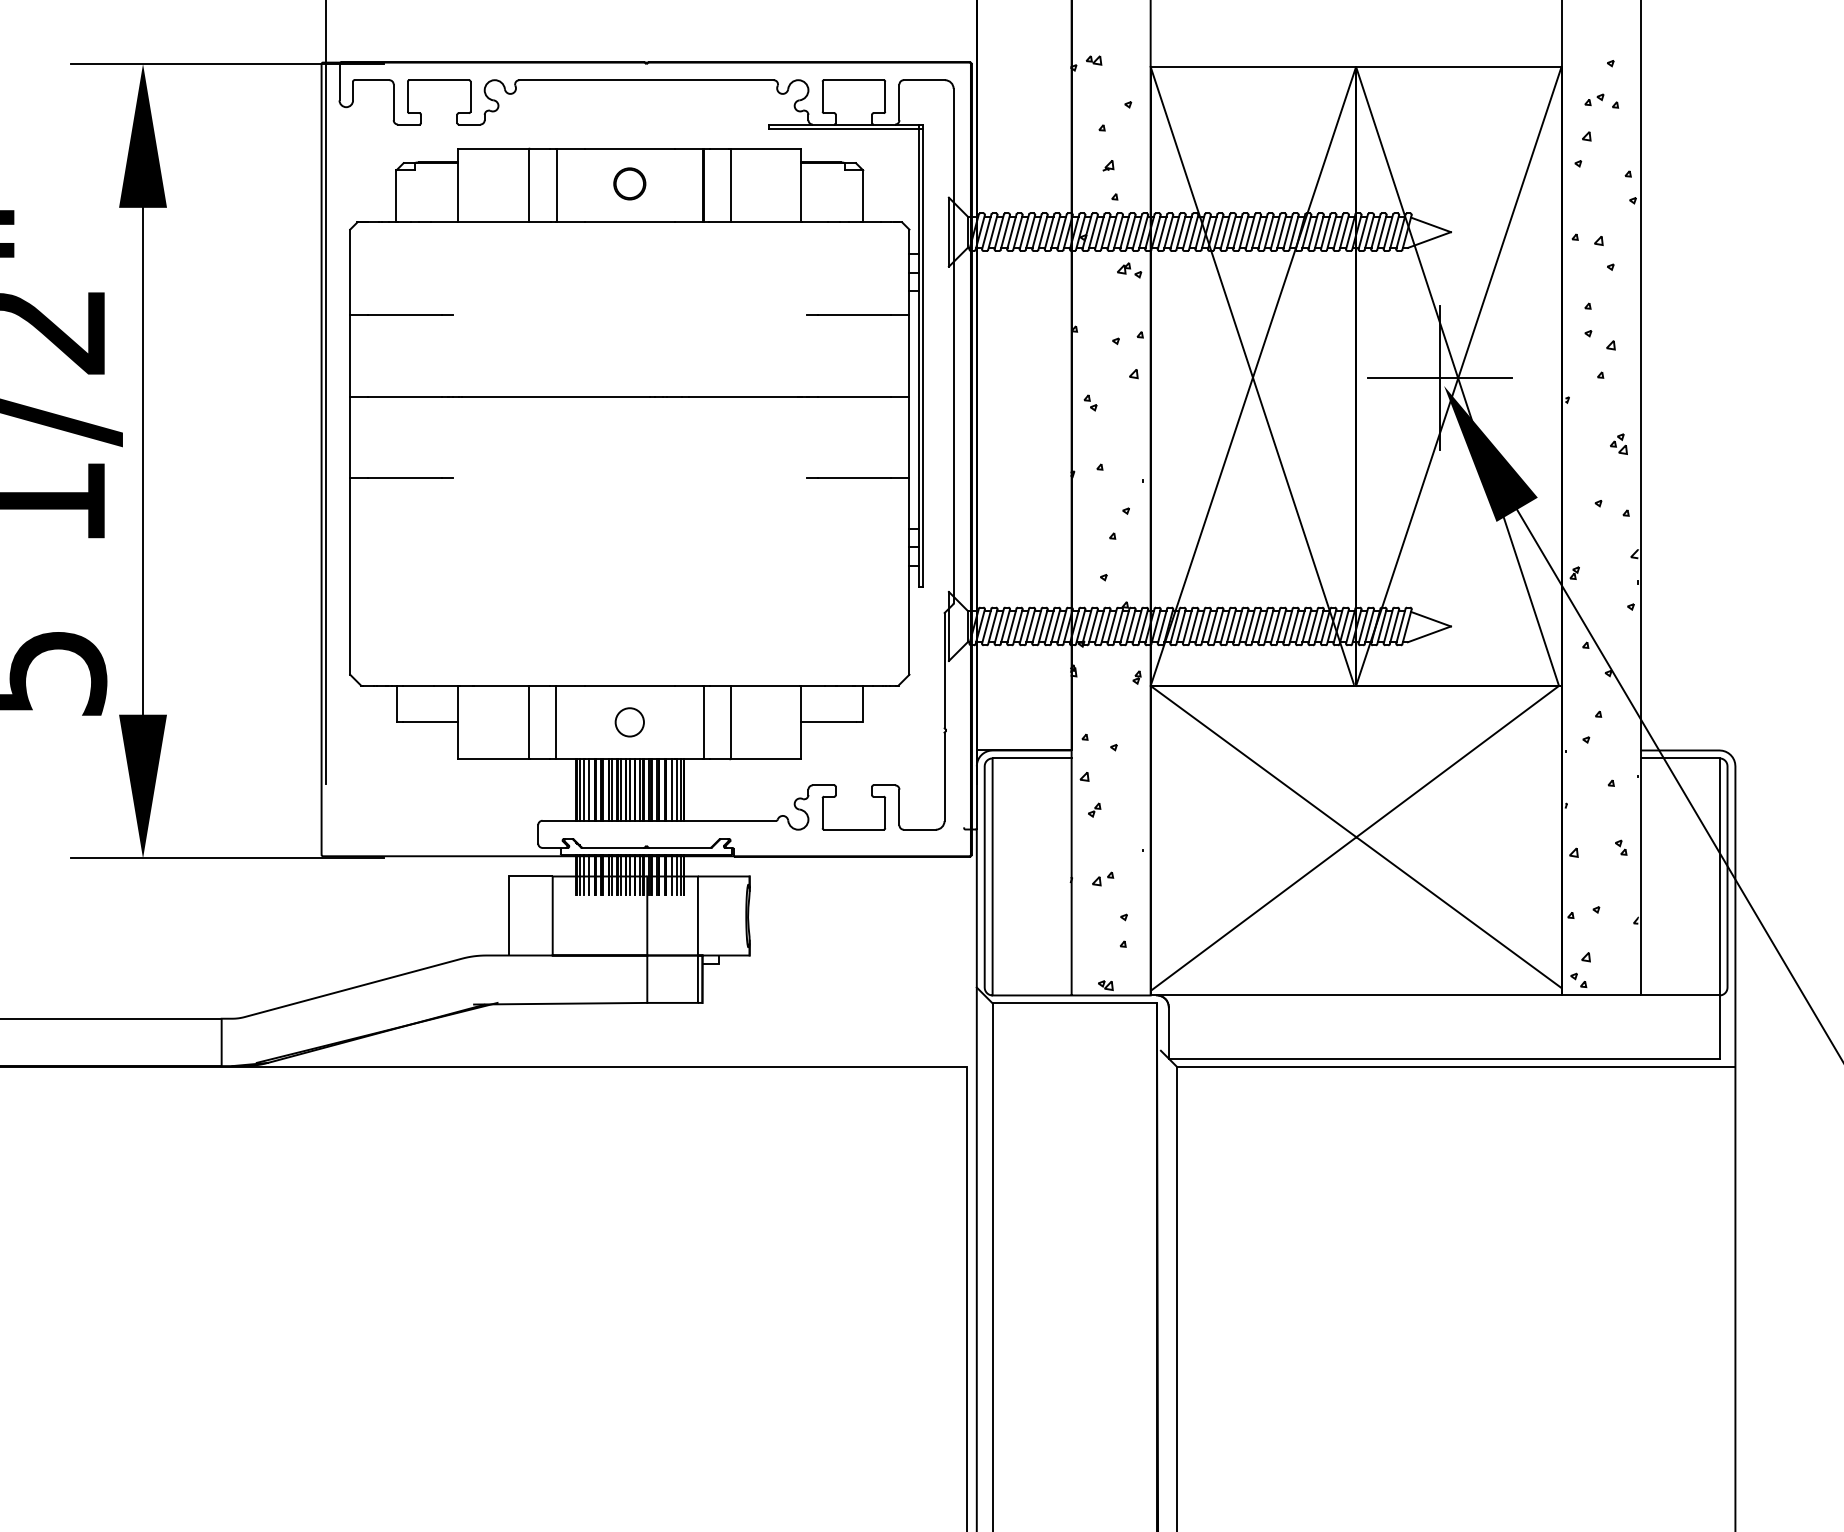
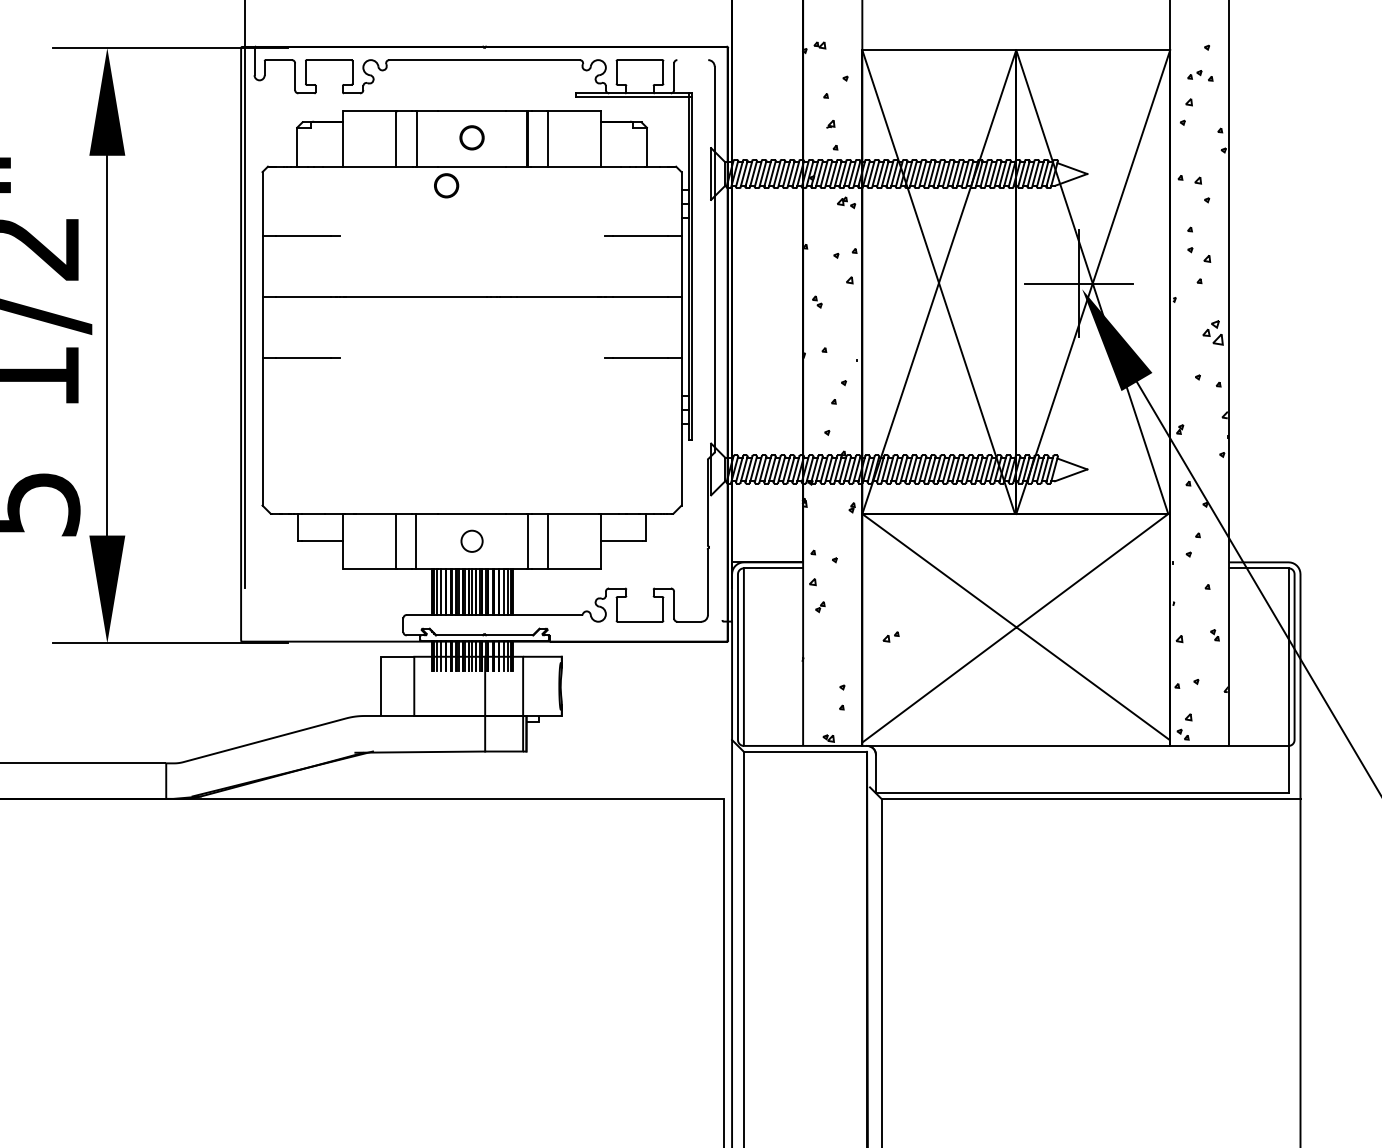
line: (923, 80) -> (692, 60), removed
circle: (595, 247) -> (446, 185), added
part: (1618, 443) -> (1212, 332), size x1.6
part: (1103, 878) -> (891, 636), moved

